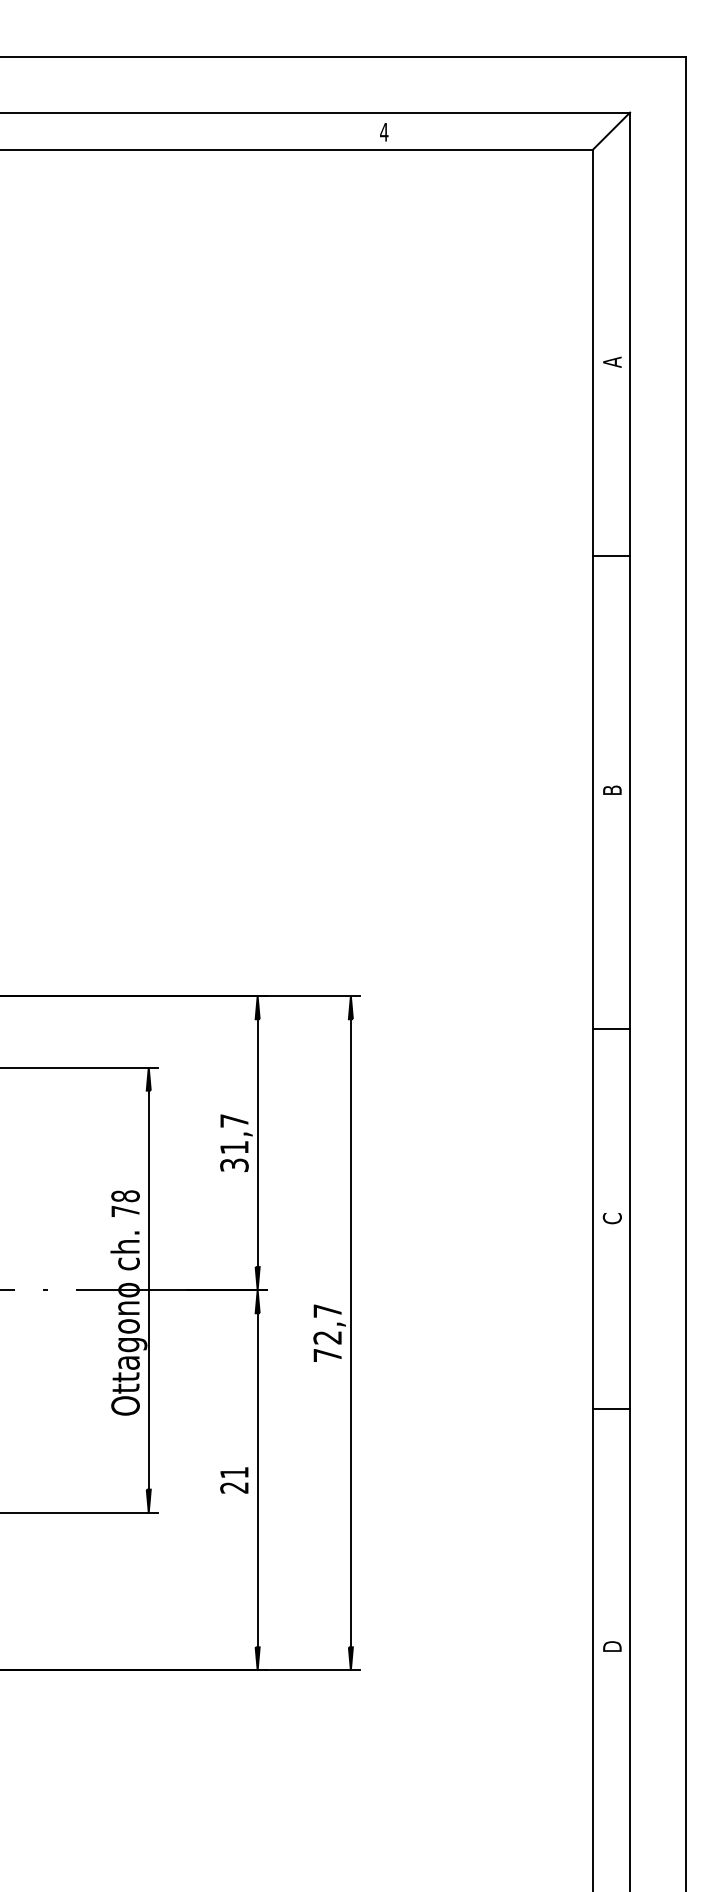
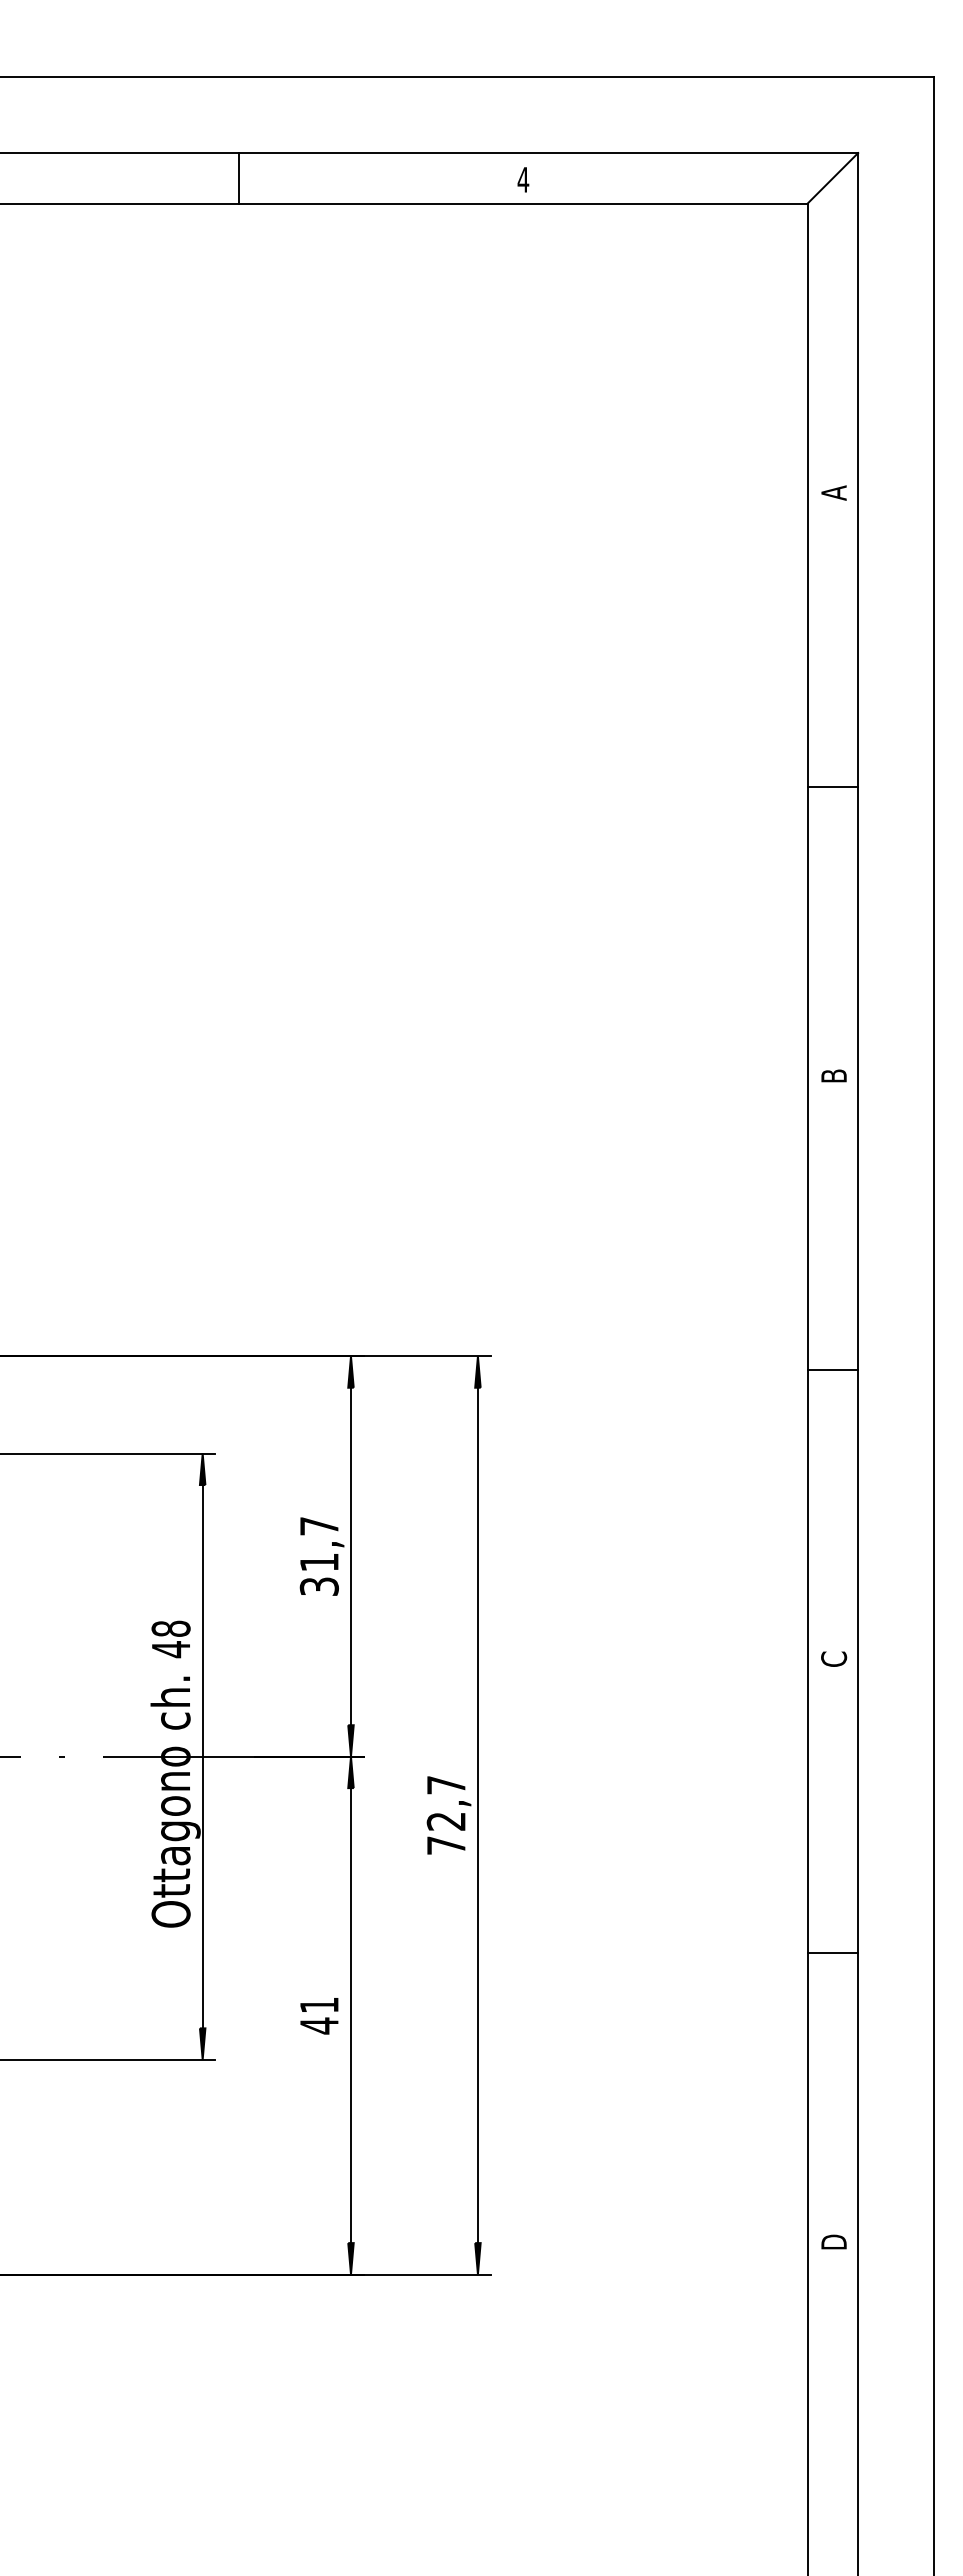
line: (175, 131) -> (239, 178), added
line: (611, 555) -> (832, 786), moved
line: (611, 1028) -> (832, 1369), moved
text: (125, 1211) -> (170, 1649), 78 -> 48
line: (611, 1408) -> (832, 1952), moved
text: (233, 1487) -> (318, 2025), 21 -> 41

